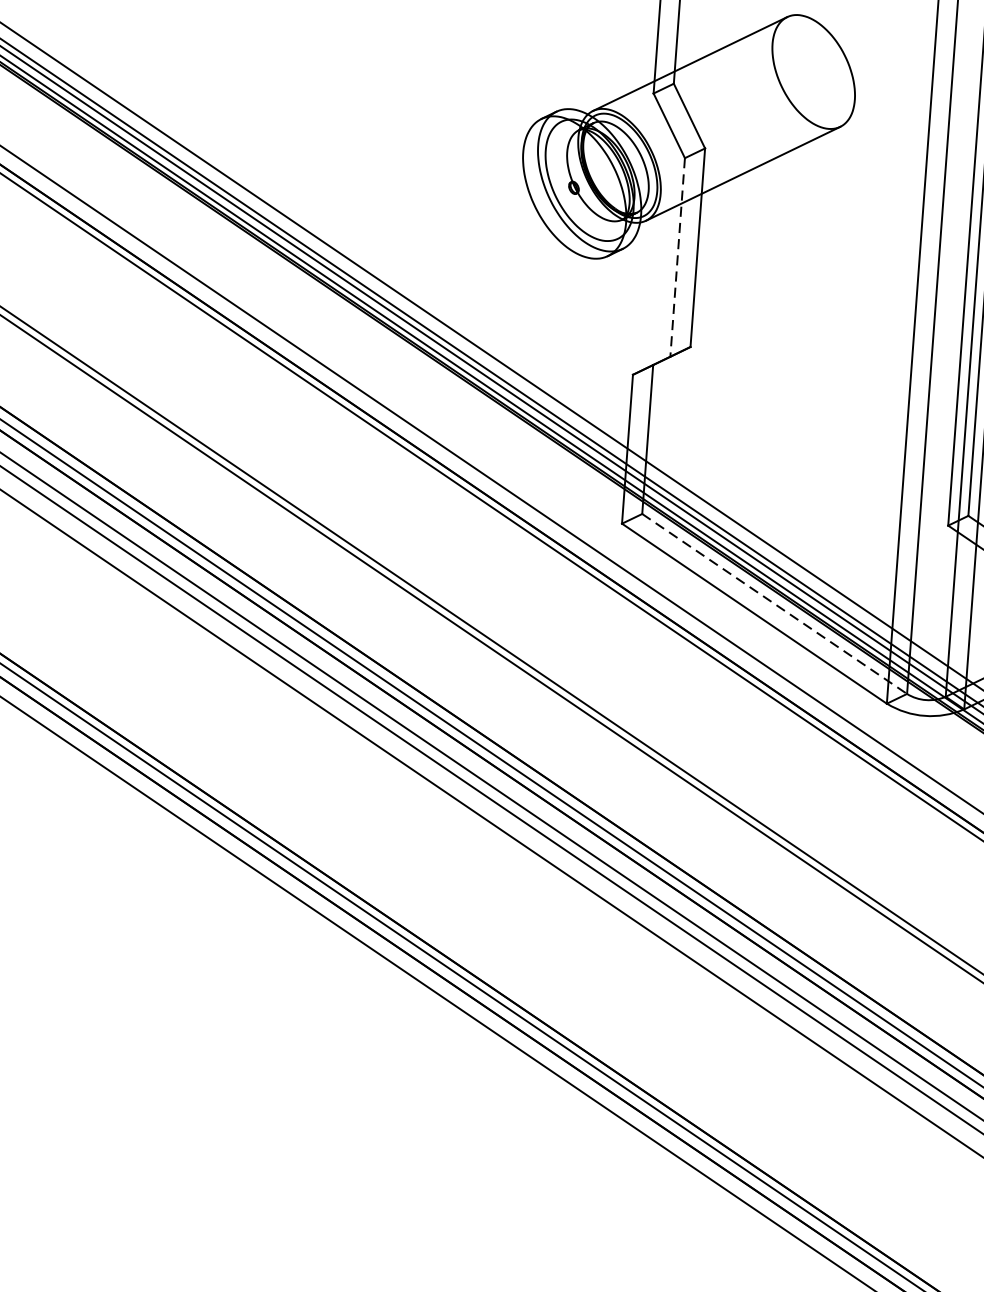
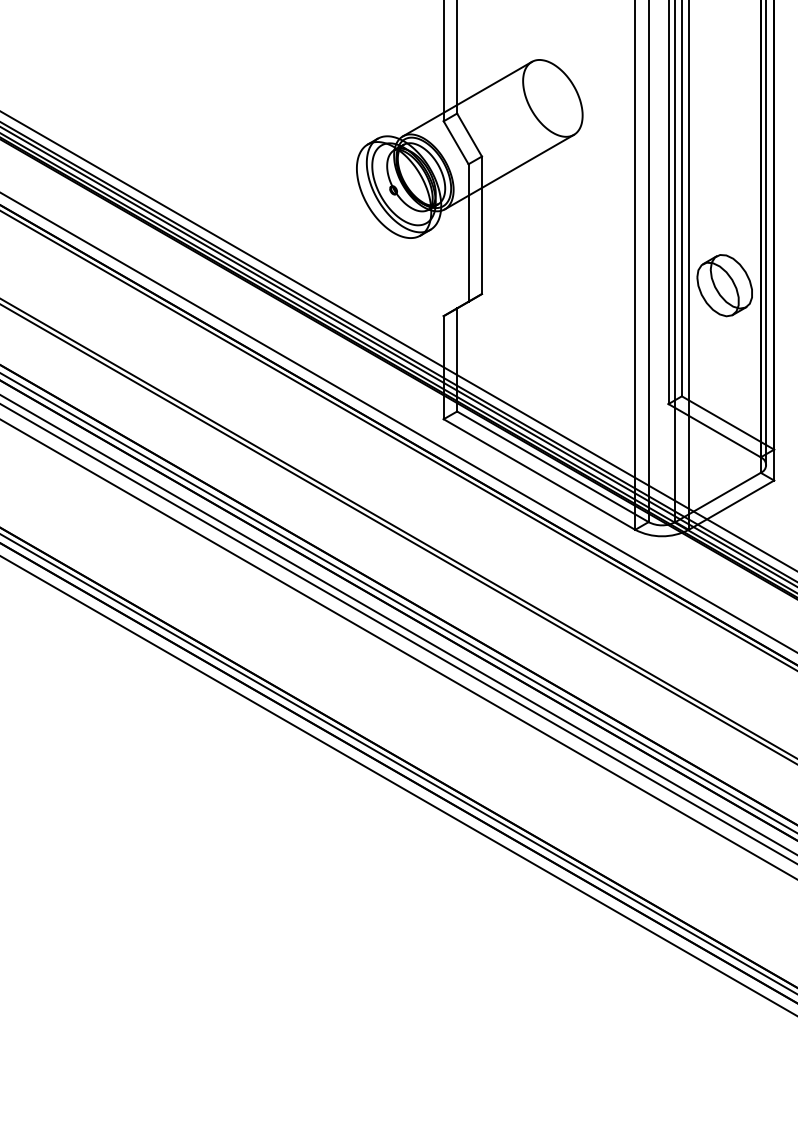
line: (677, 258) -> (468, 233), dashed -> solid
line: (774, 603) -> (552, 466), dashed -> solid

